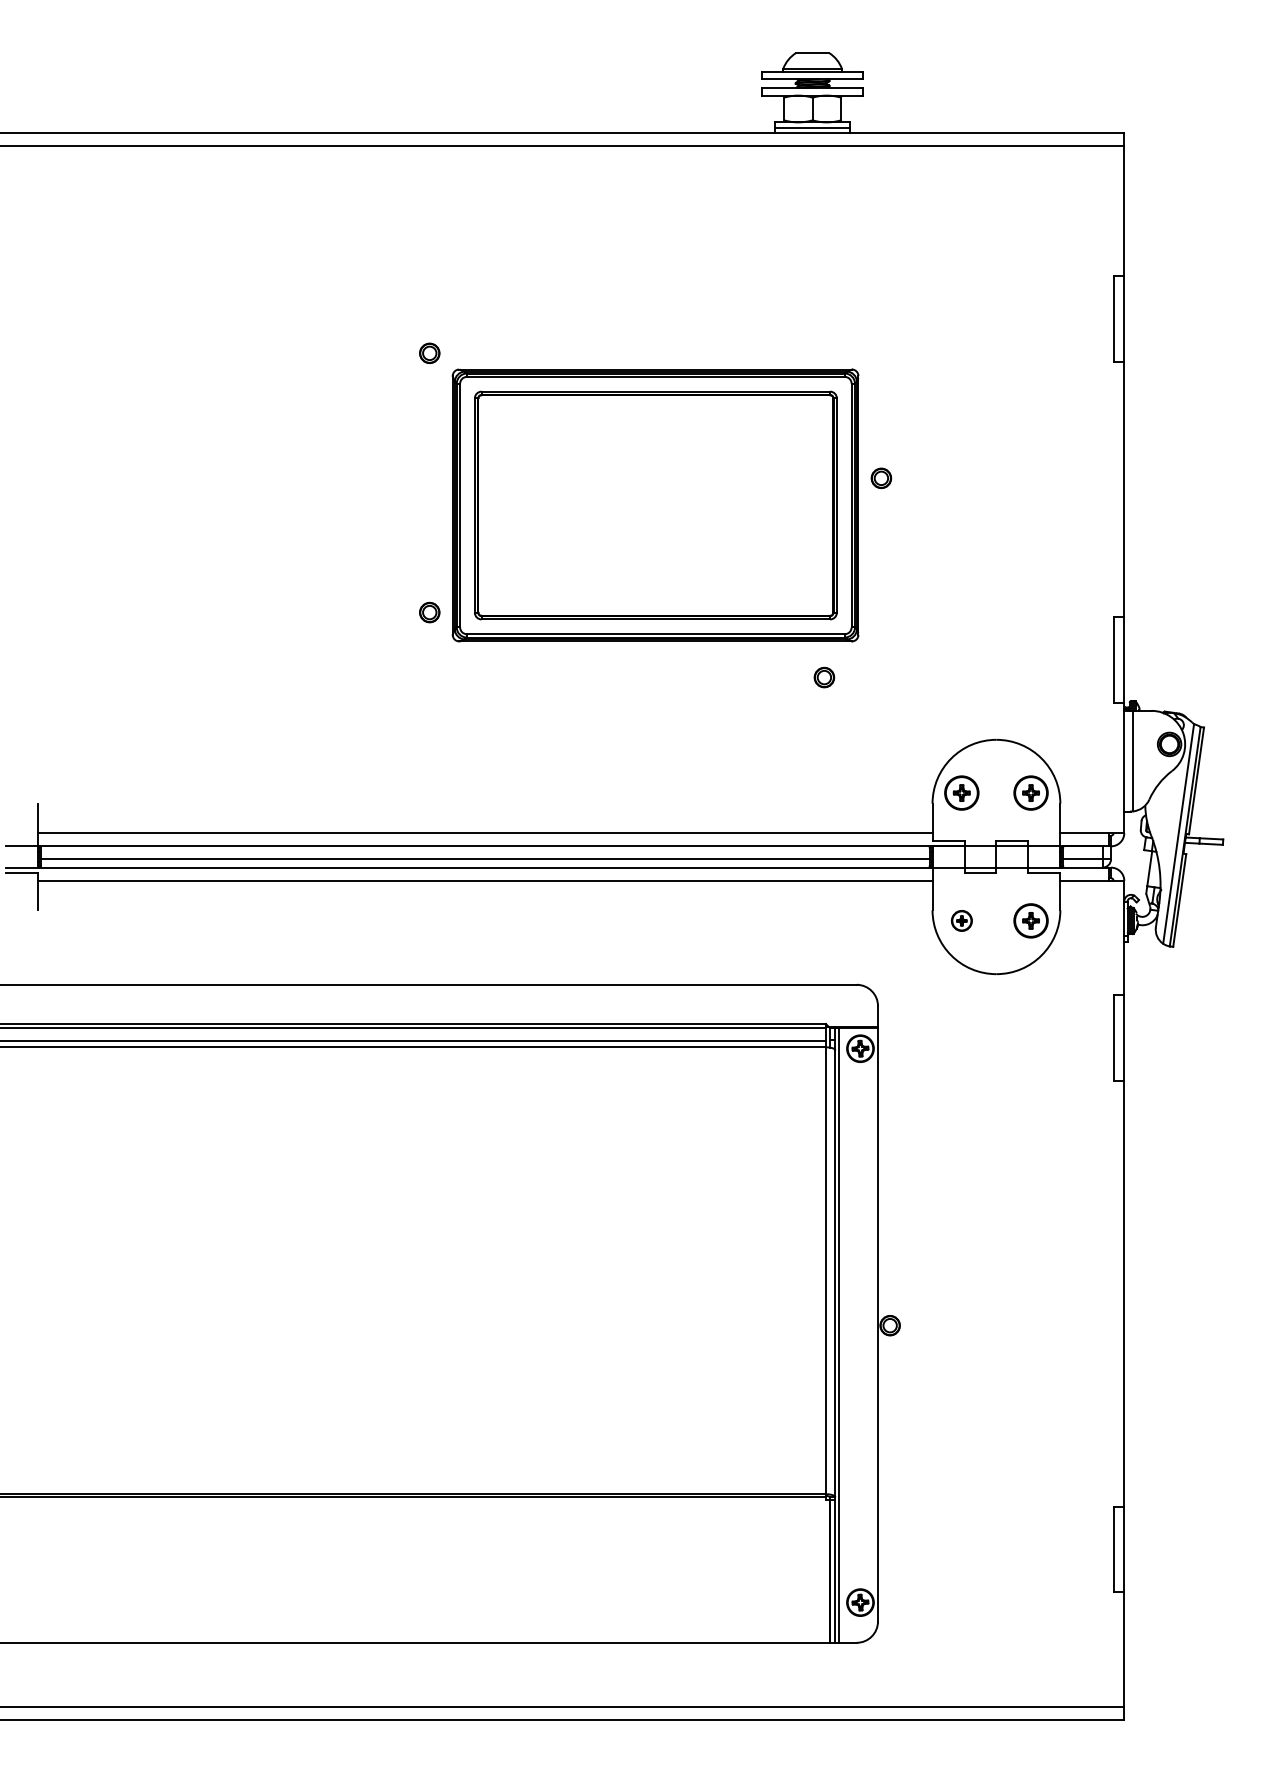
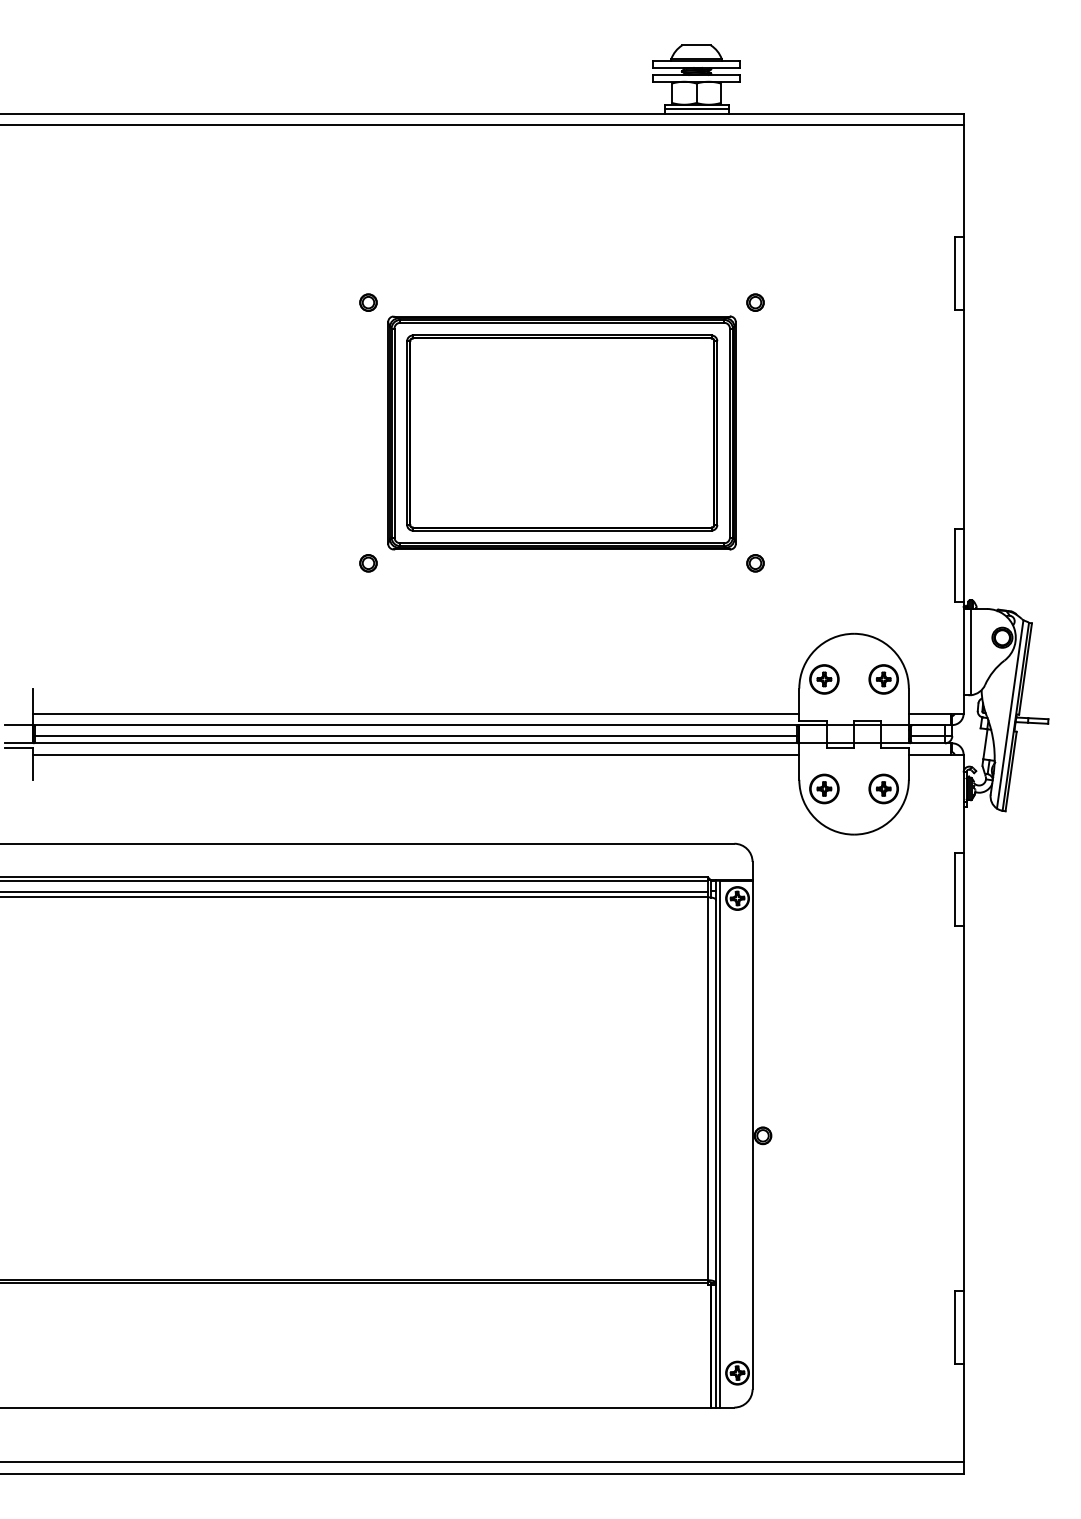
part: (881, 477) -> (755, 301), moved
part: (429, 612) -> (368, 563), moved
part: (824, 677) -> (755, 563), moved
part: (961, 920) -> (824, 788), size x1.67

